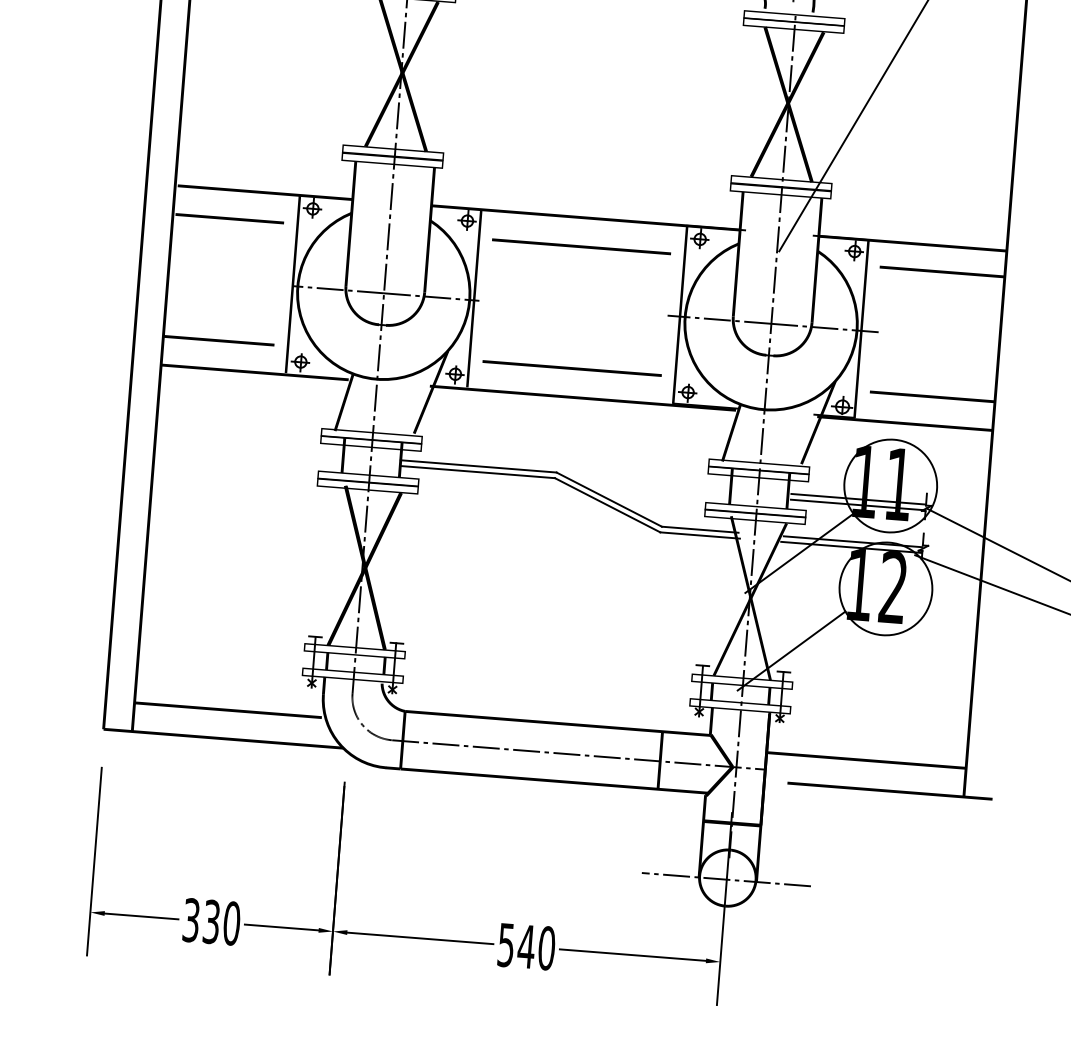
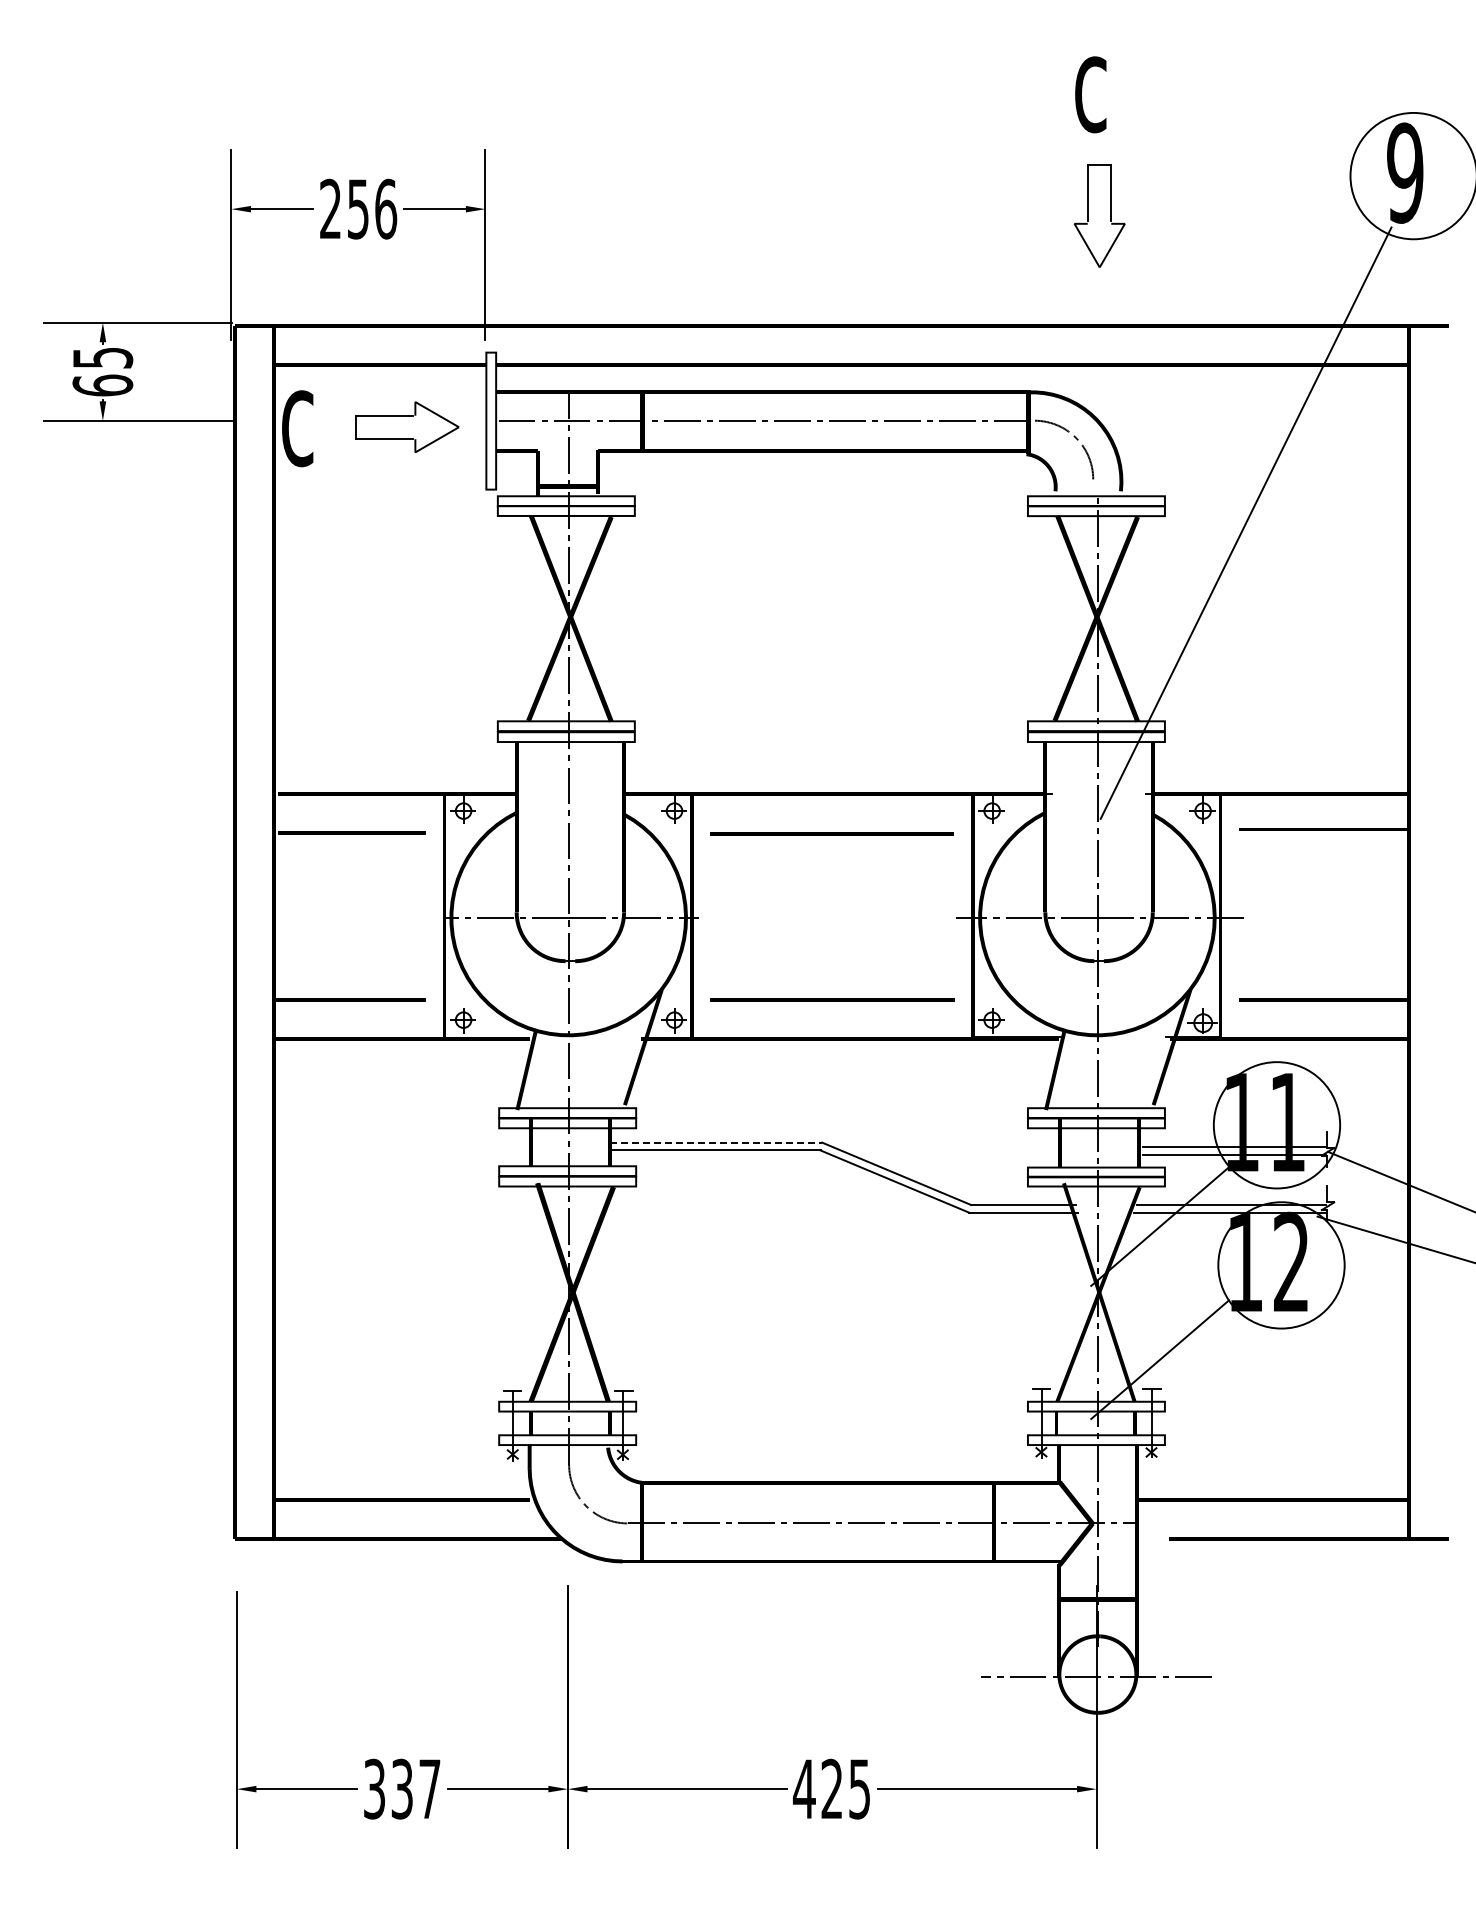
line: (479, 466) -> (716, 1142), solid -> dashed
text: (231, 923) -> (429, 1788), 330 -> 337
text: (526, 946) -> (831, 1788), 540 -> 425

